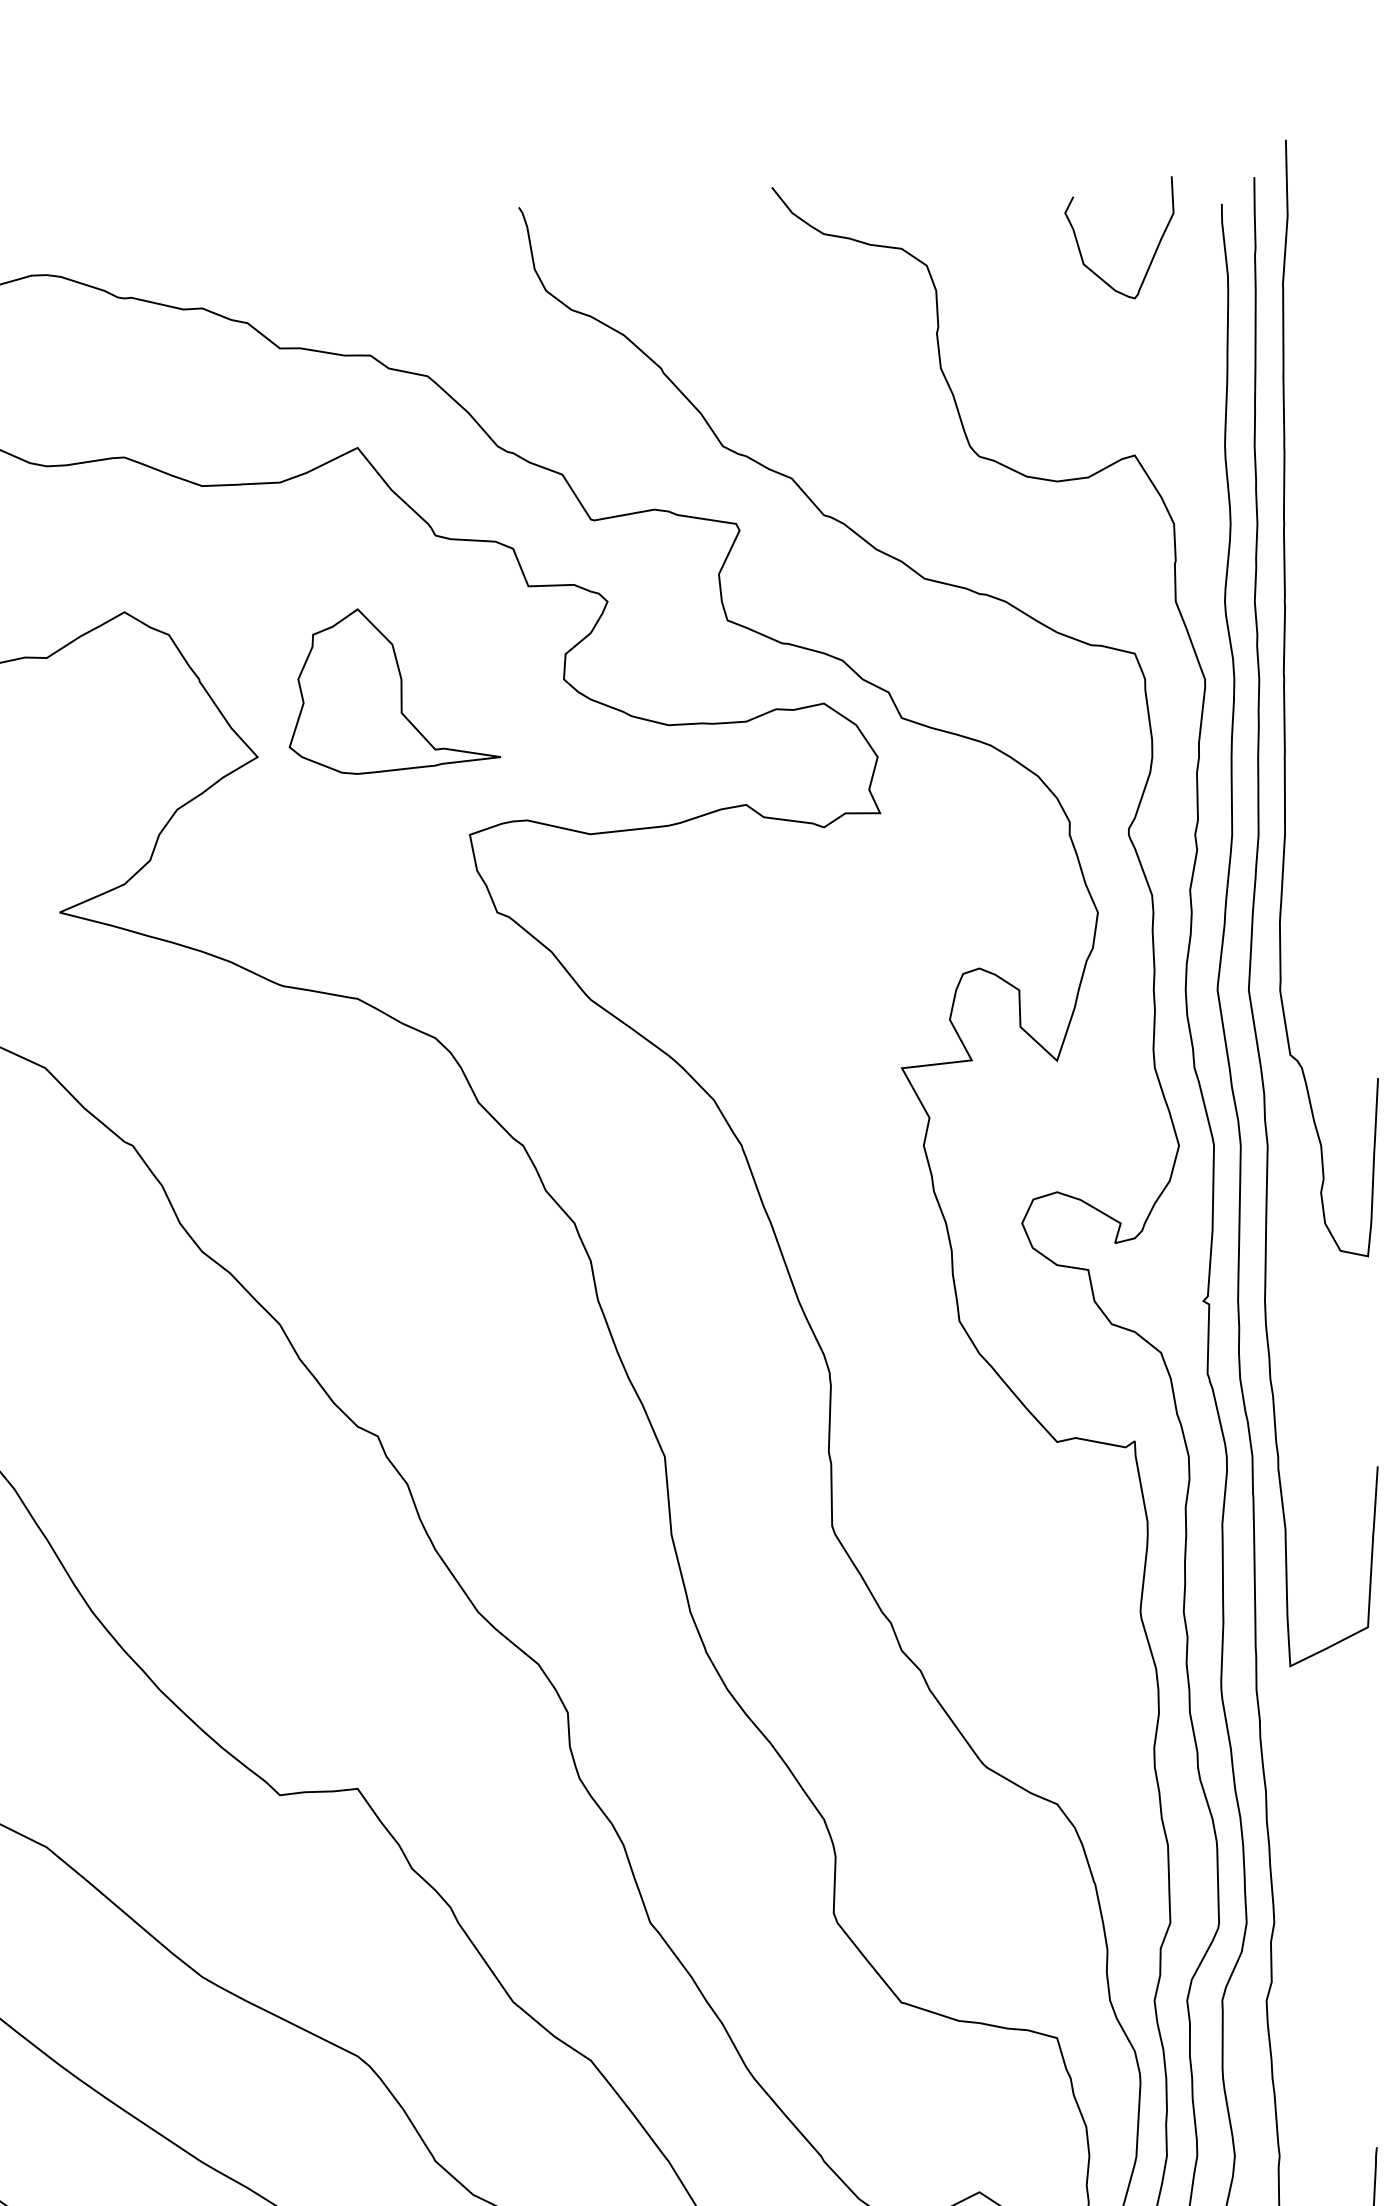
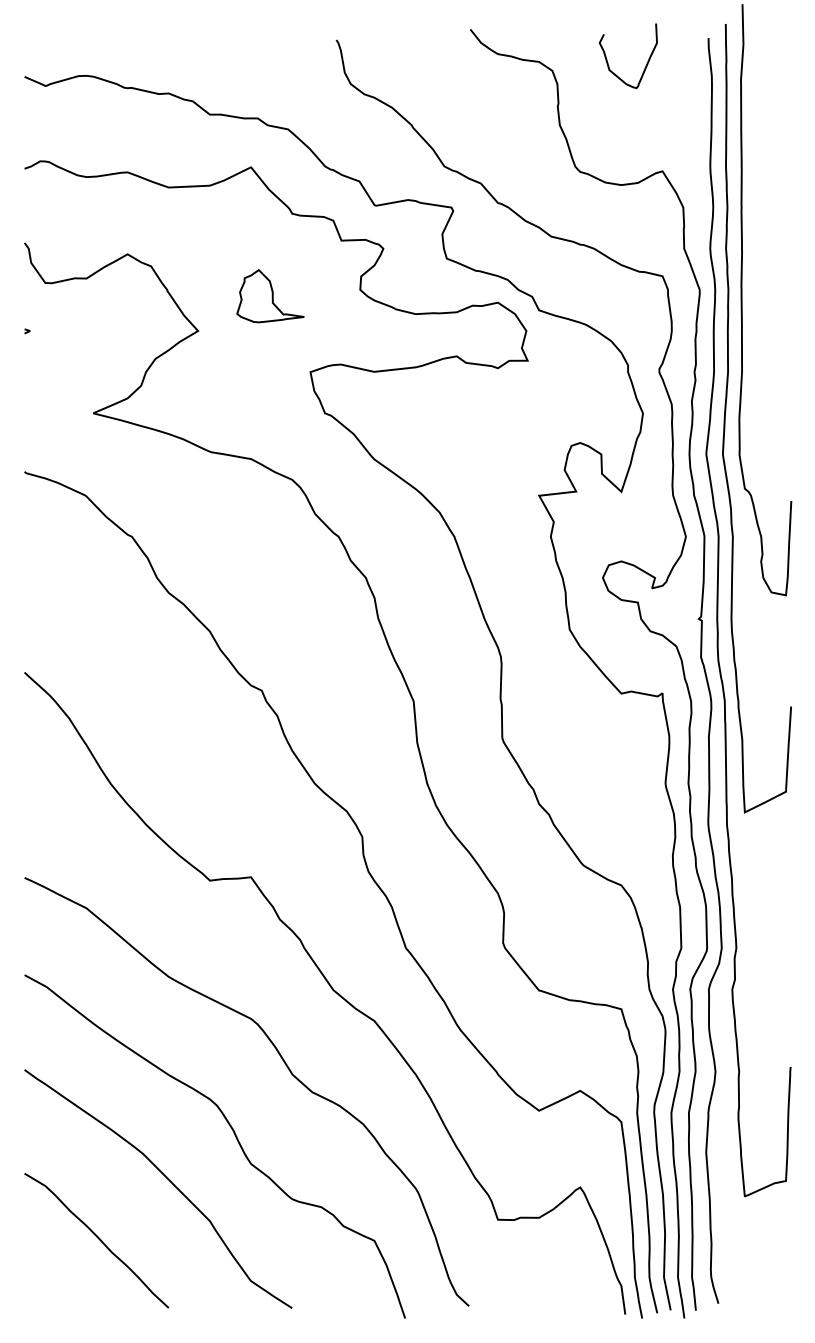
curve: (1081, 249) -> (608, 62), moved
part: (394, 689) -> (270, 295), size x0.6

